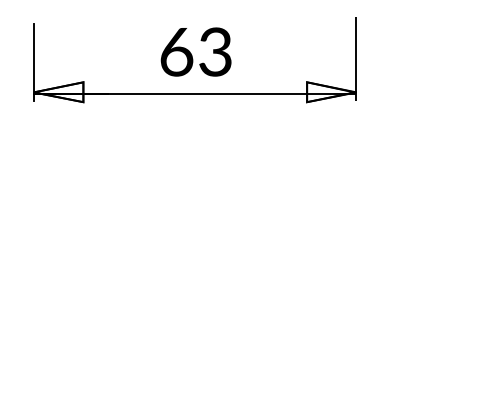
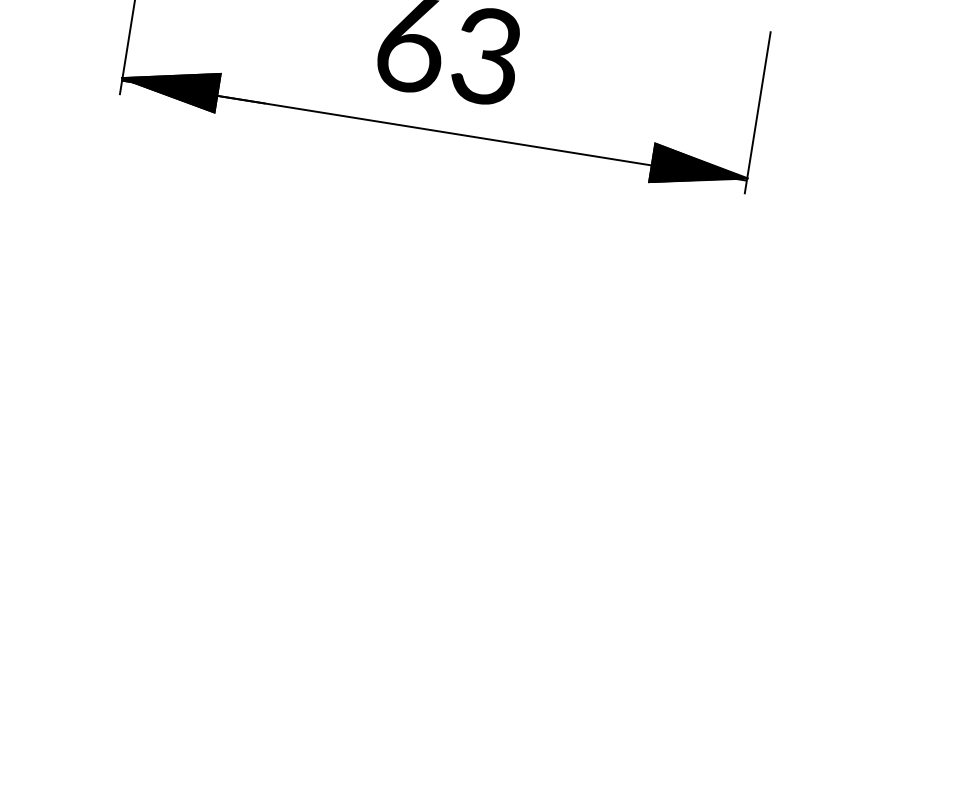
fill: (58, 92) -> (169, 85), added
fill: (331, 92) -> (699, 170), added

